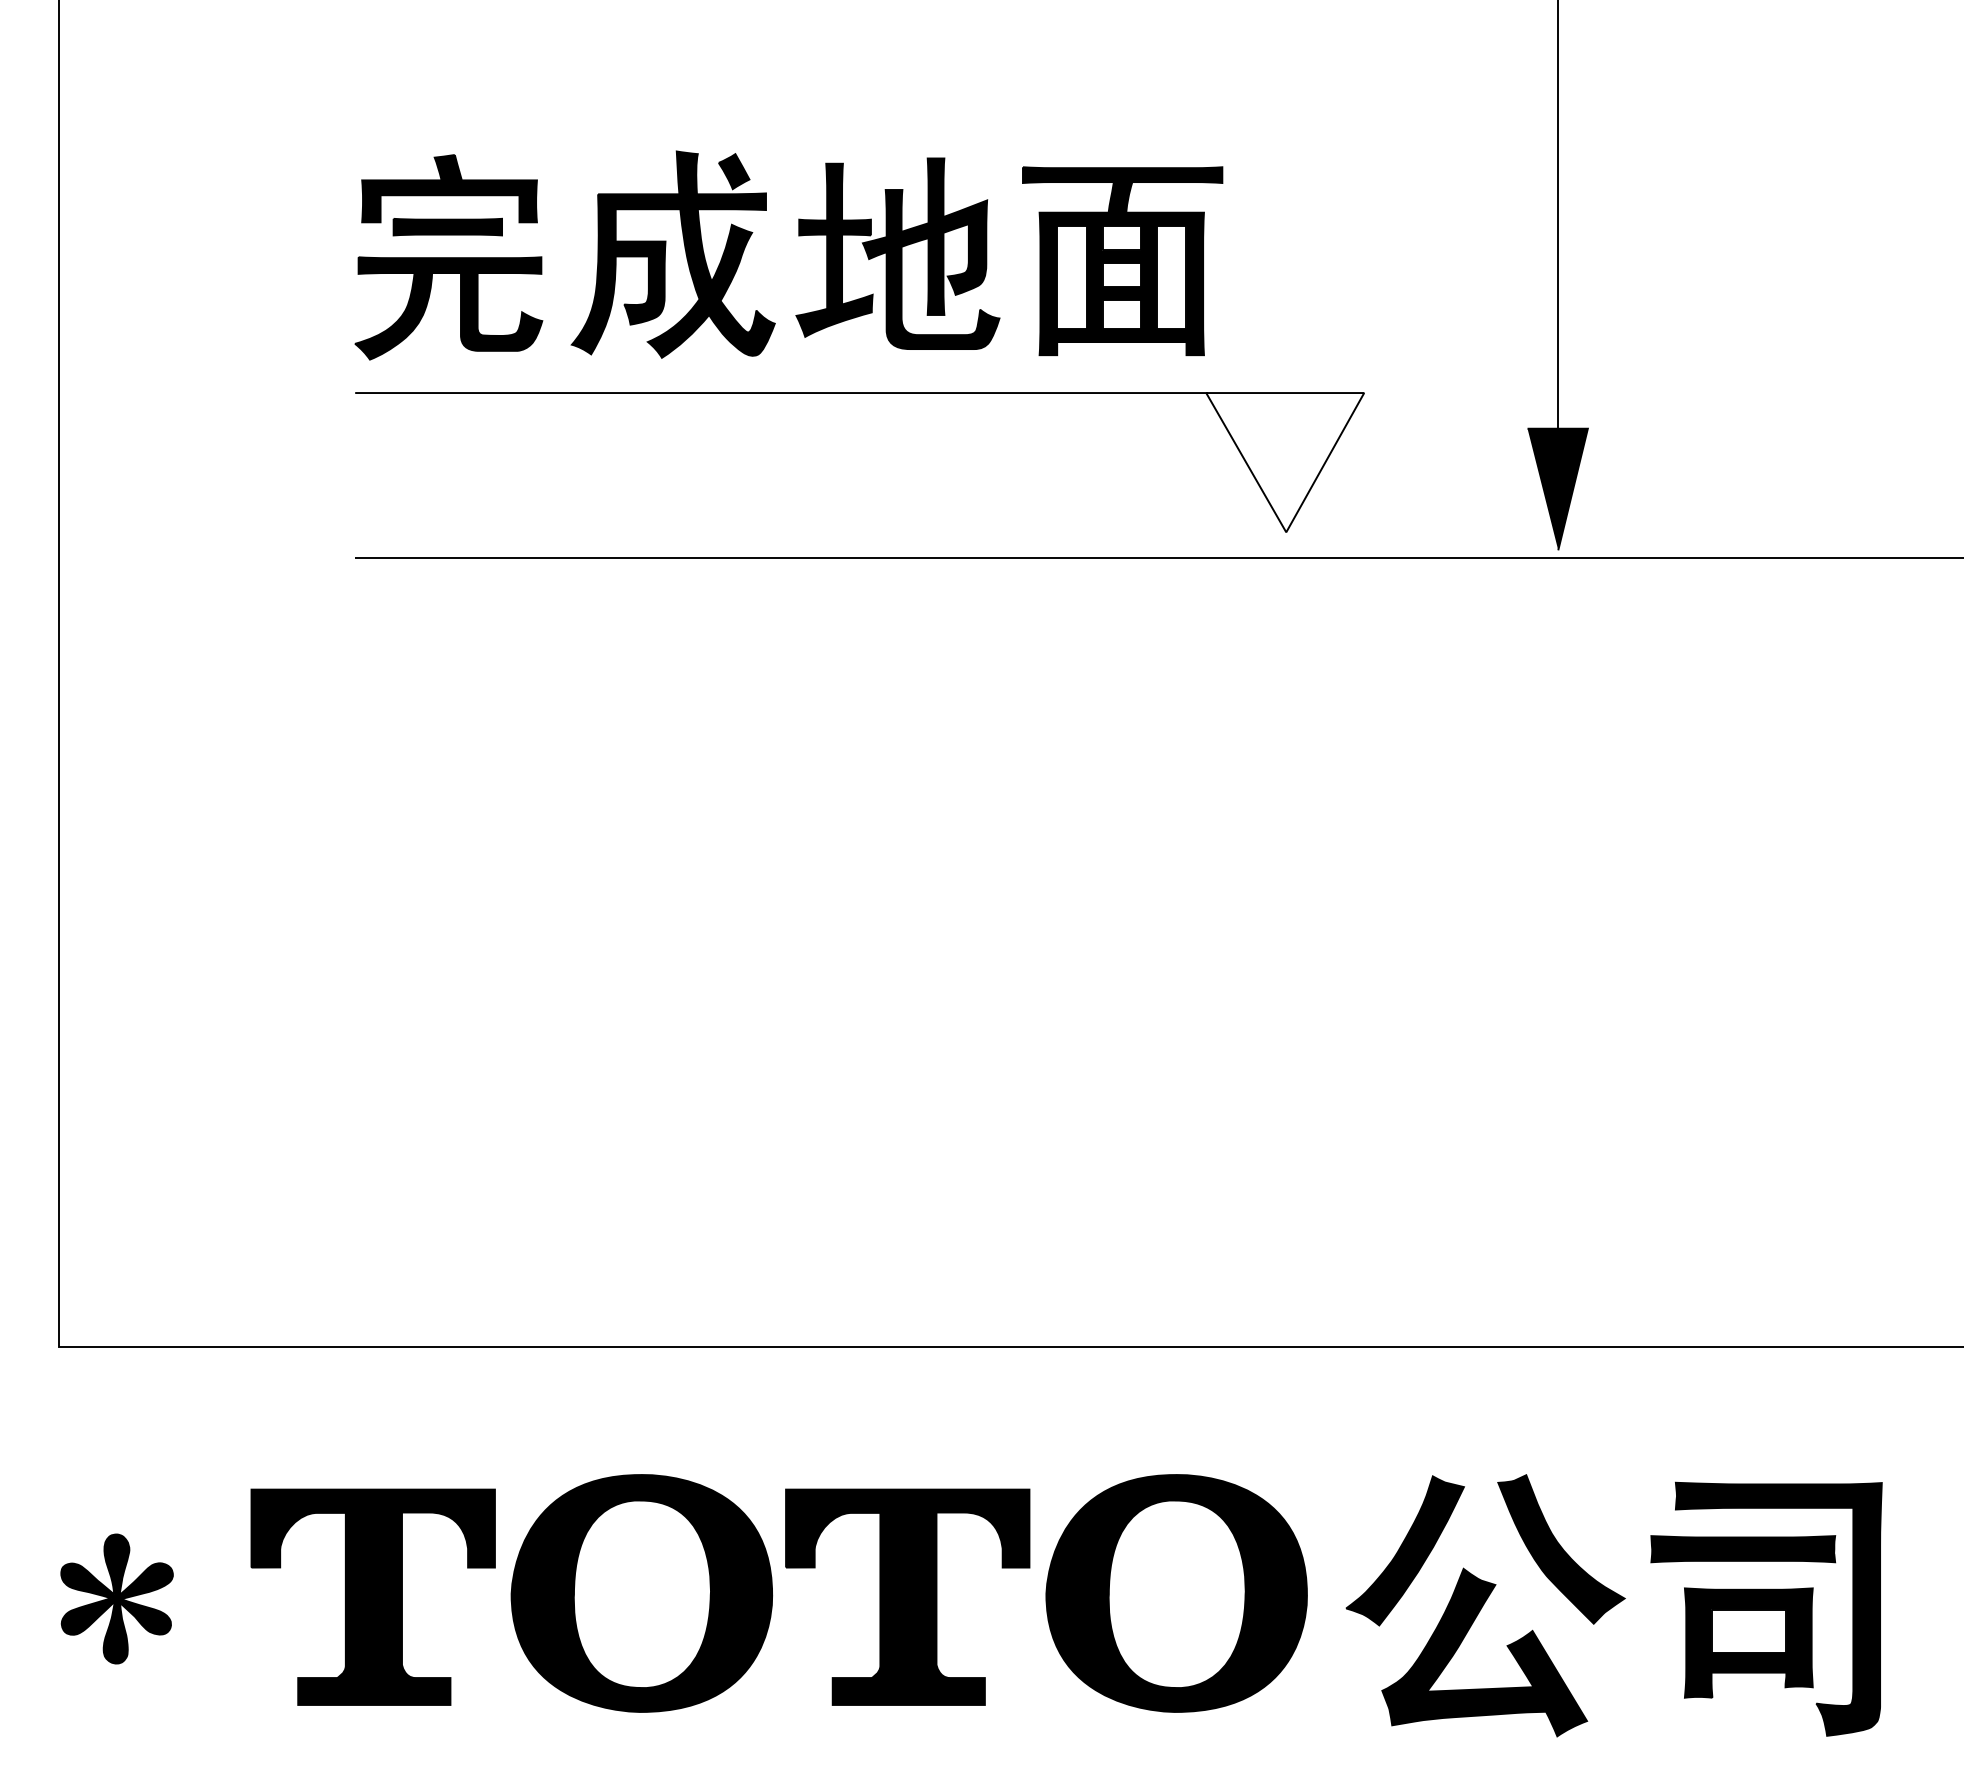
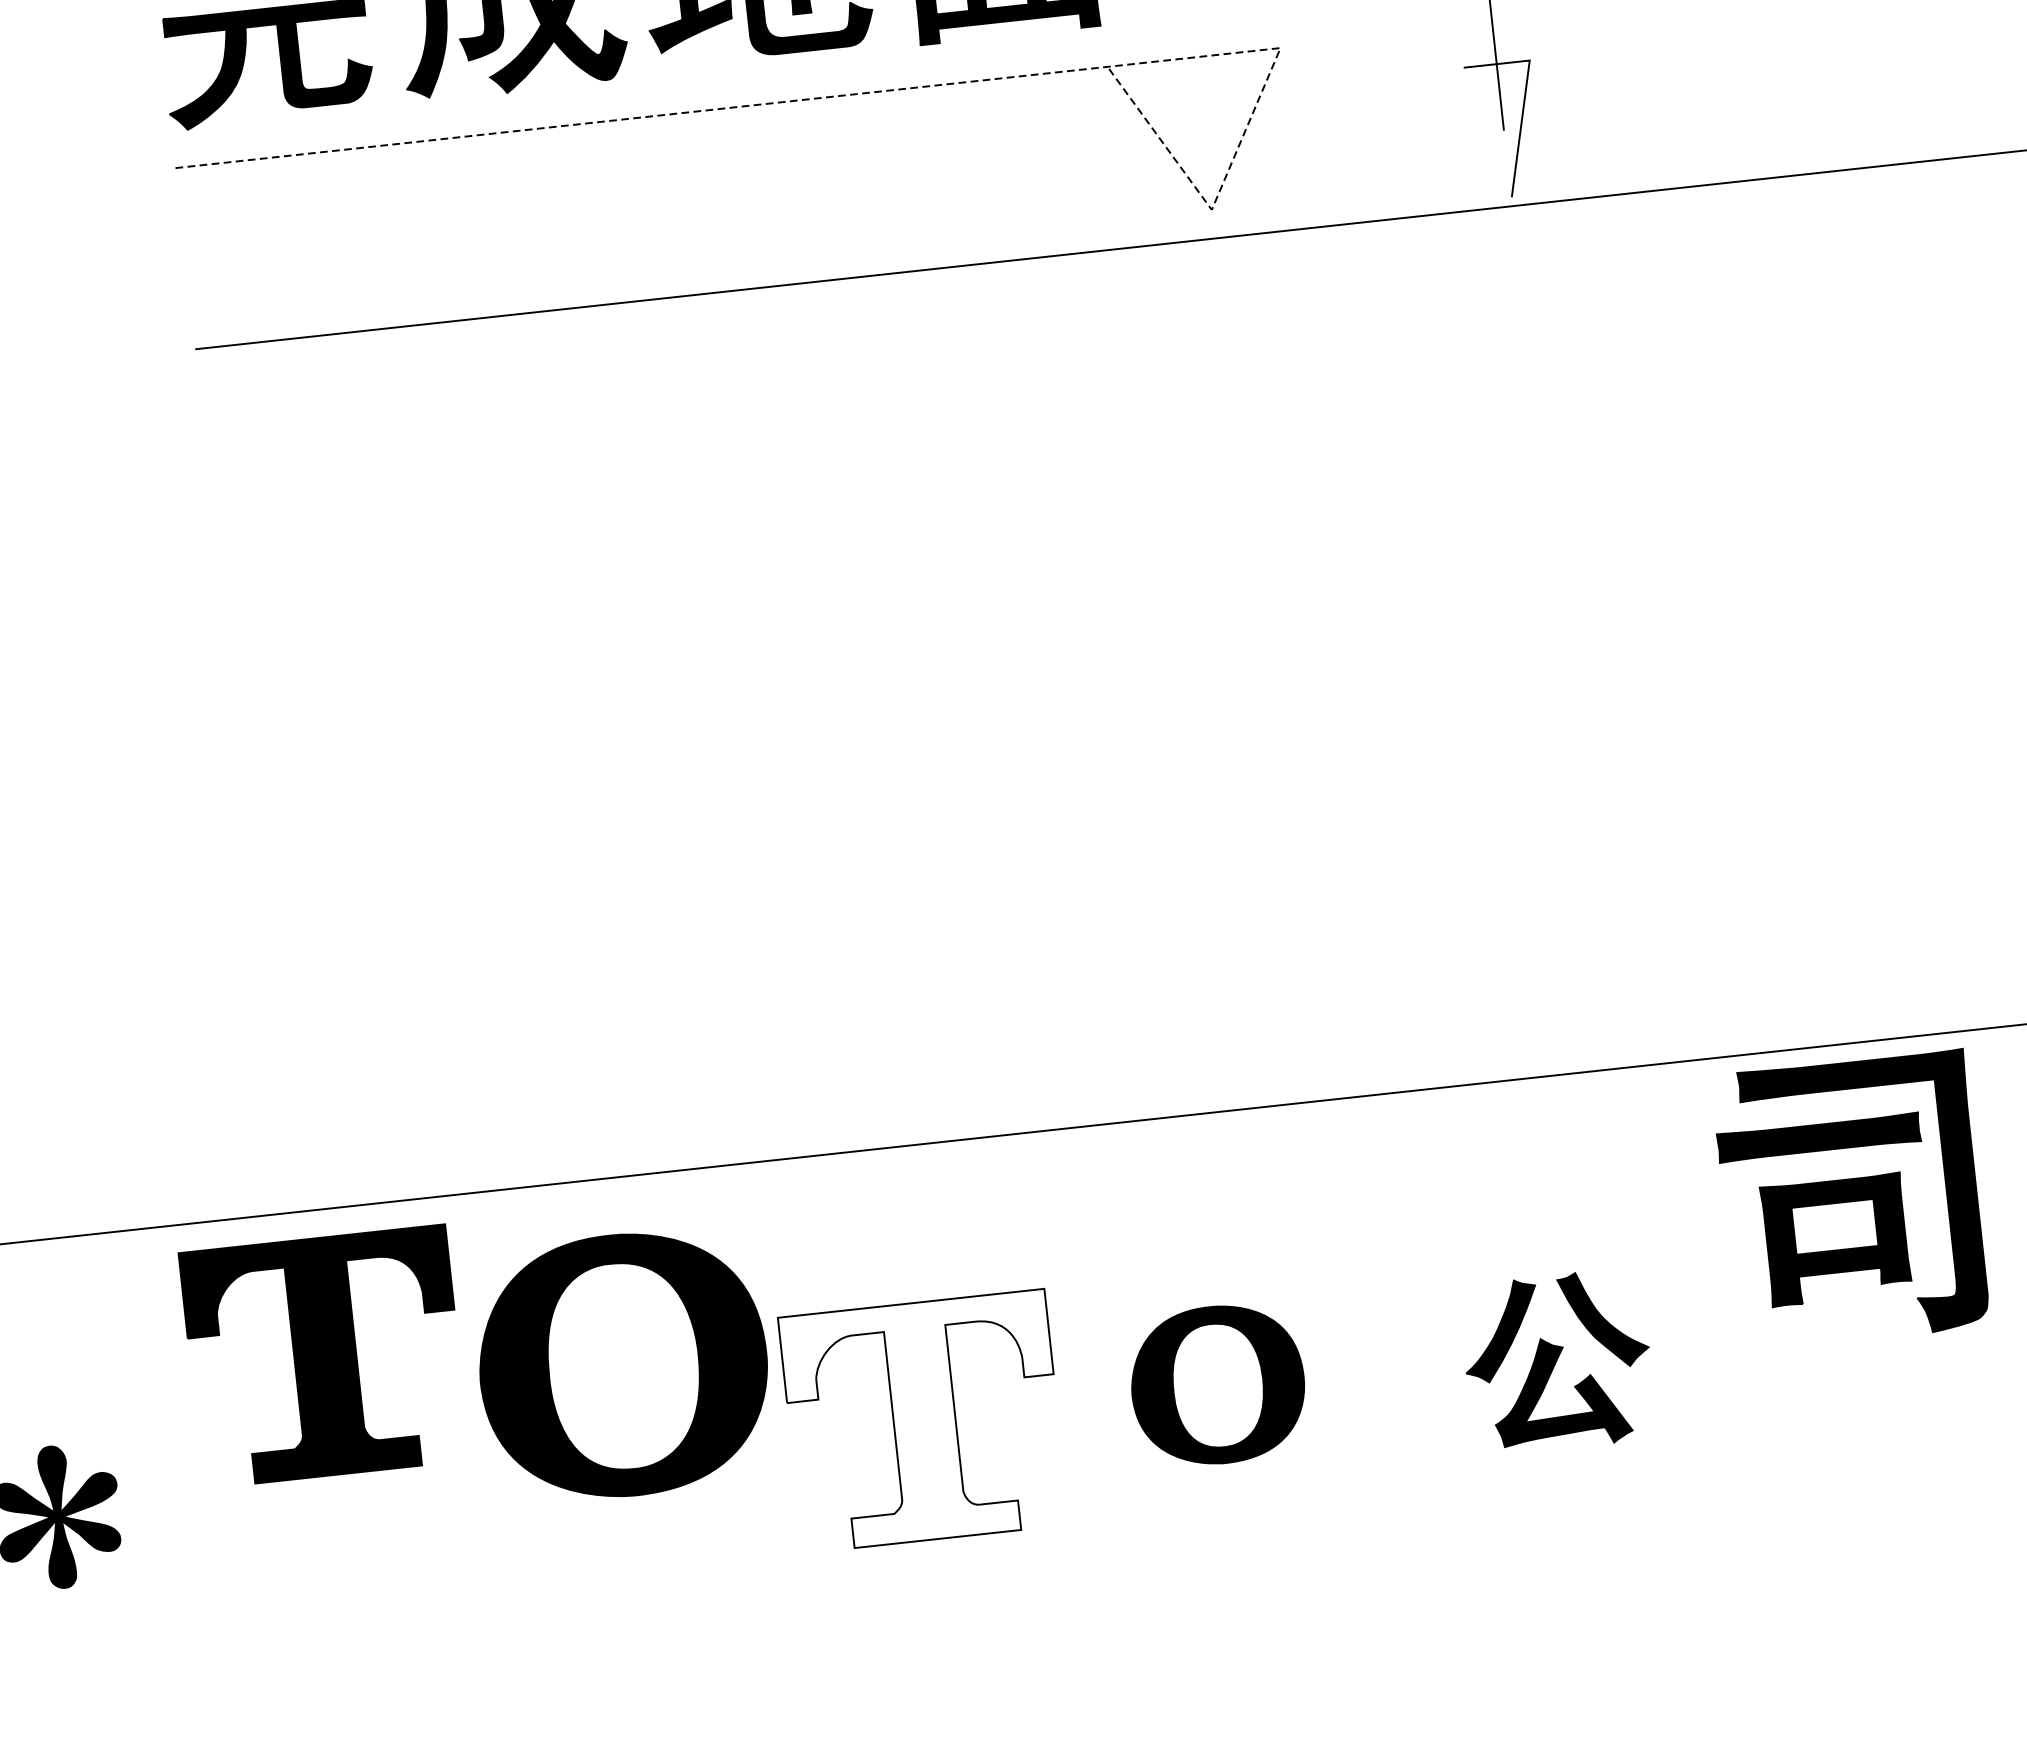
line: (1021, 393) -> (905, 89), solid -> dashed
fill: (1557, 489) -> (1503, 130), removed
part: (641, 1593) -> (622, 1365), moved
part: (1176, 1593) -> (1217, 1385), size x0.6
part: (372, 1596) -> (323, 1355), moved
fill: (907, 1596) -> (923, 1420), removed
part: (1485, 1605) -> (1557, 1361), size x0.6
part: (1766, 1608) -> (1851, 1199), moved

